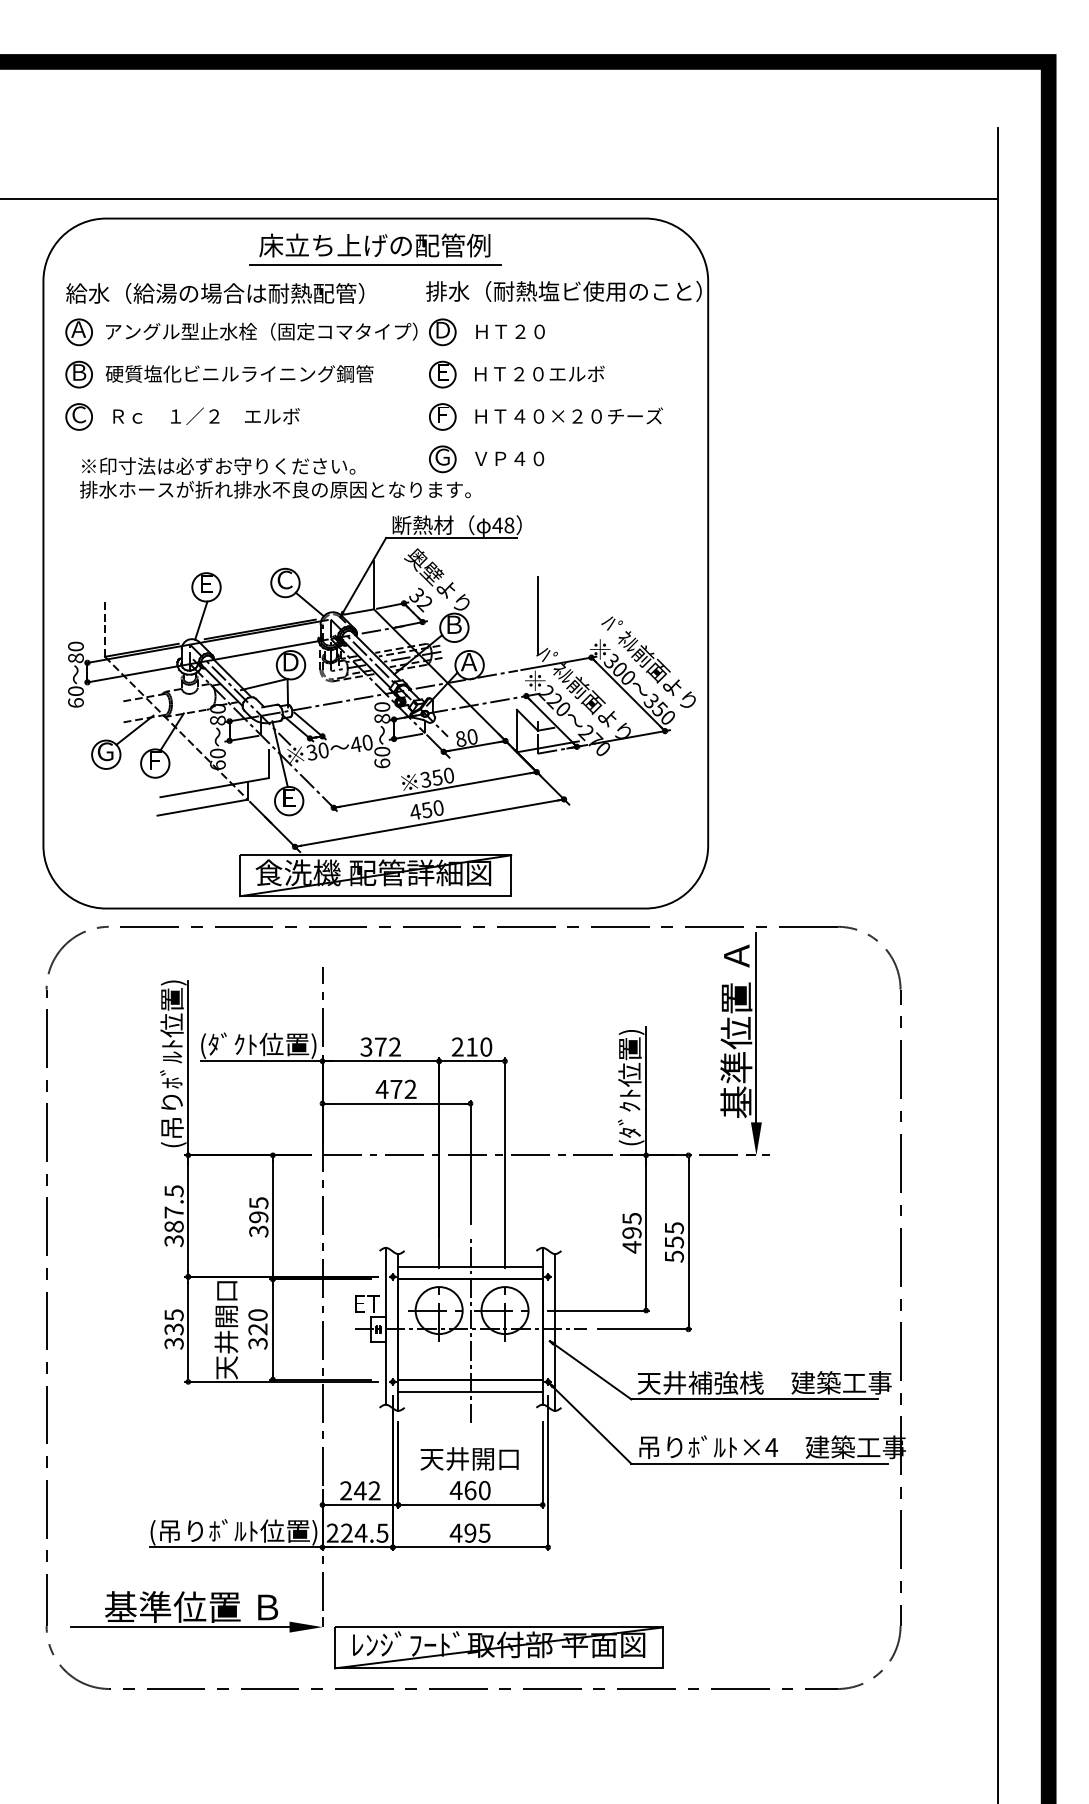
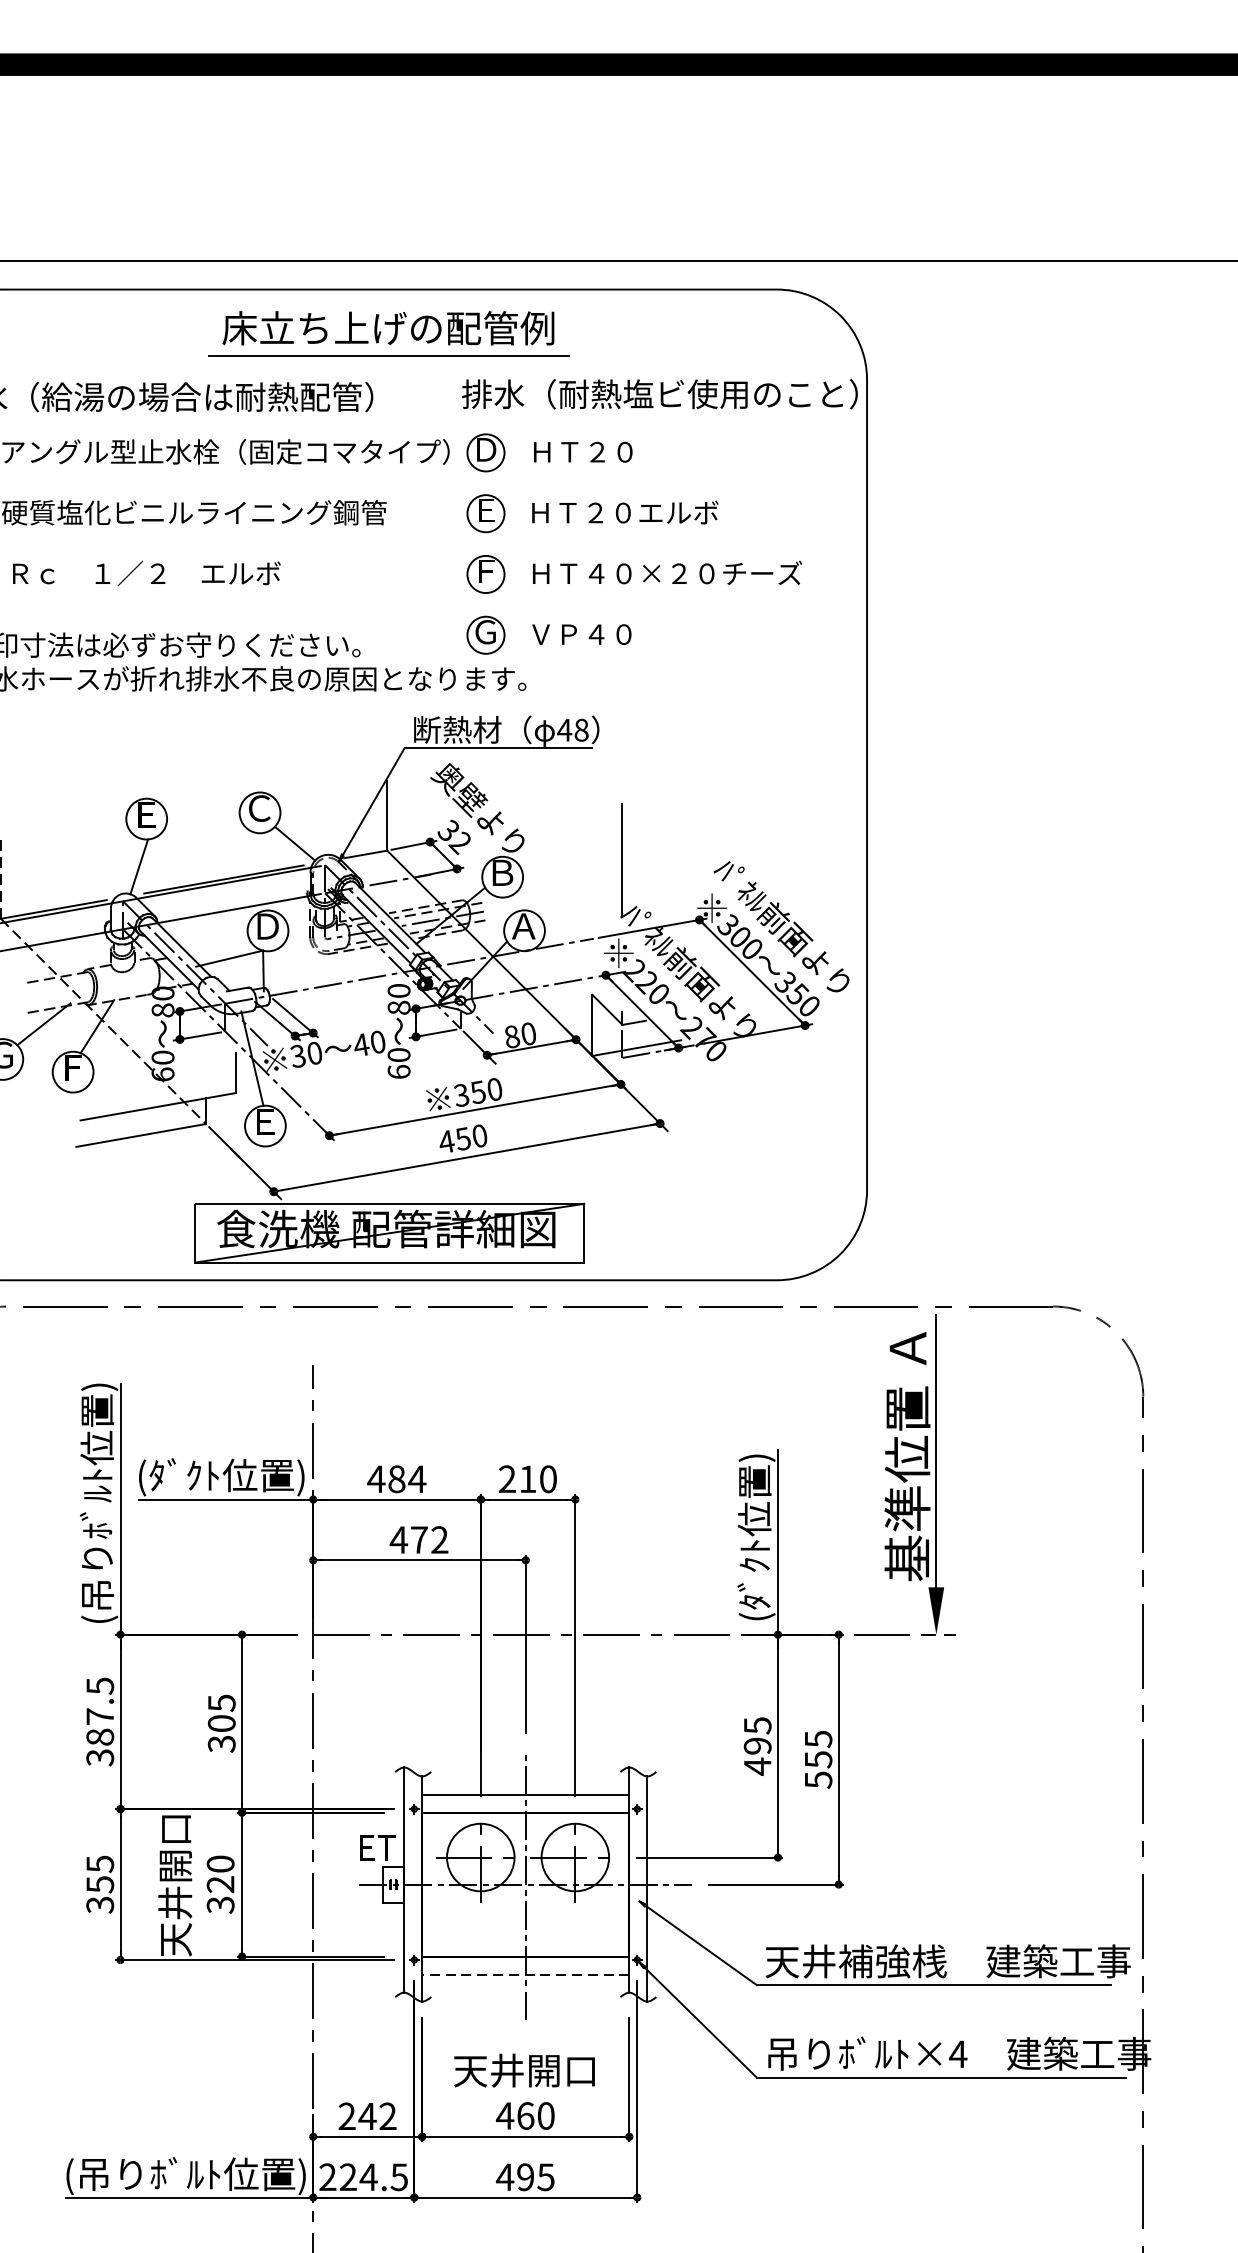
text: (380, 1046) -> (396, 1478), 372 -> 484
text: (258, 1217) -> (221, 1723), 395 -> 305
text: (173, 1328) -> (99, 1883), 335 -> 355
line: (470, 1392) -> (525, 1975), solid -> dashed

